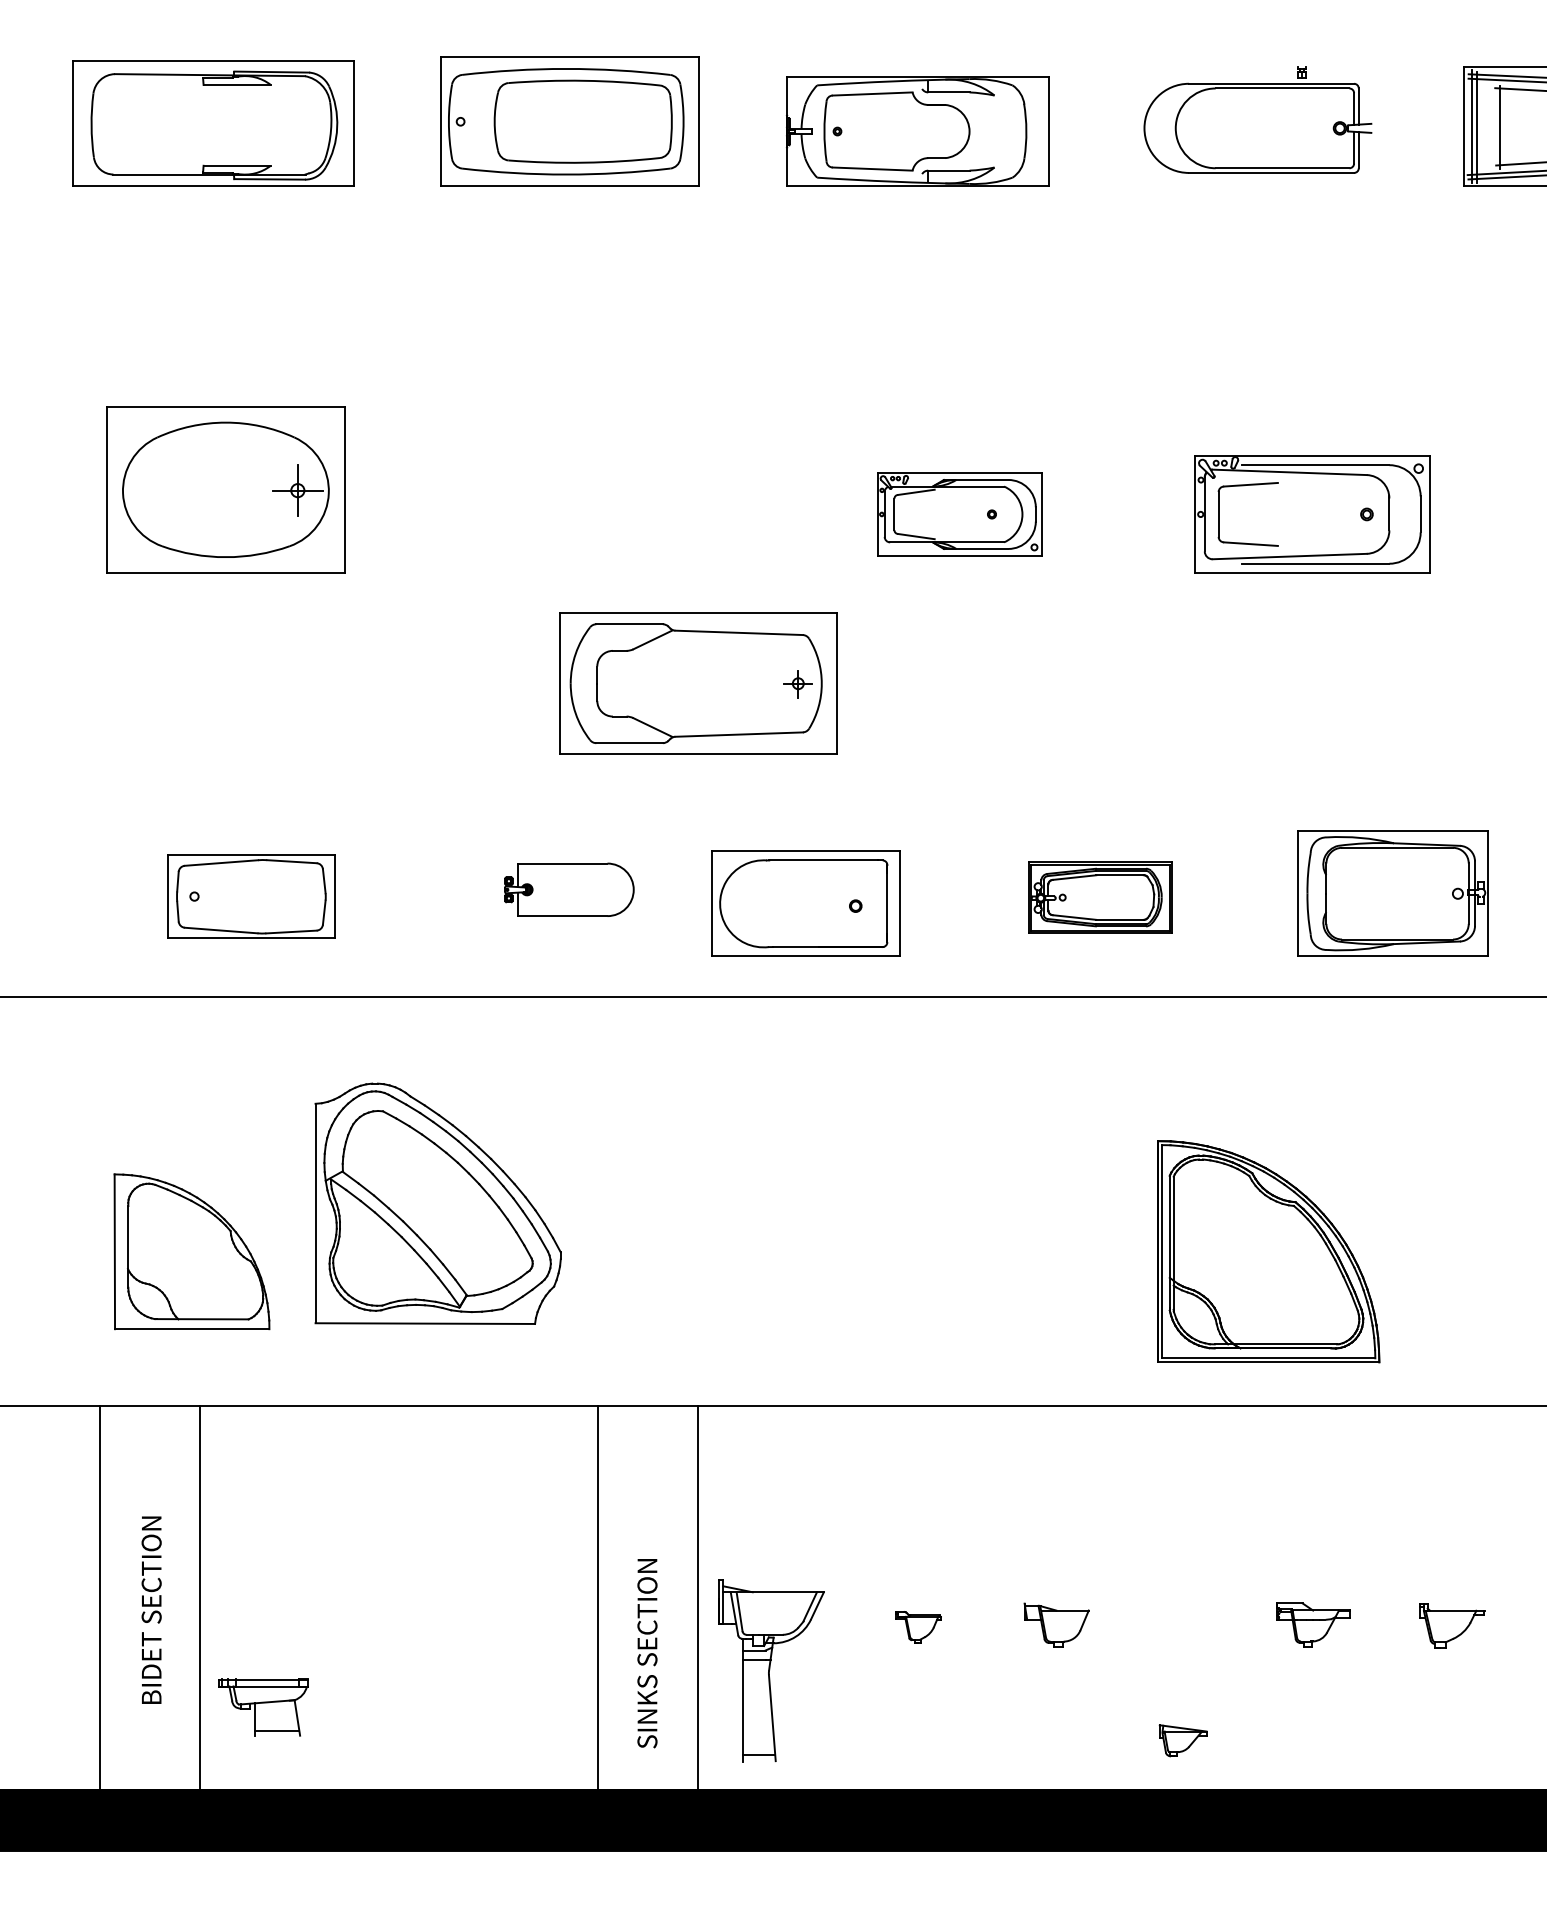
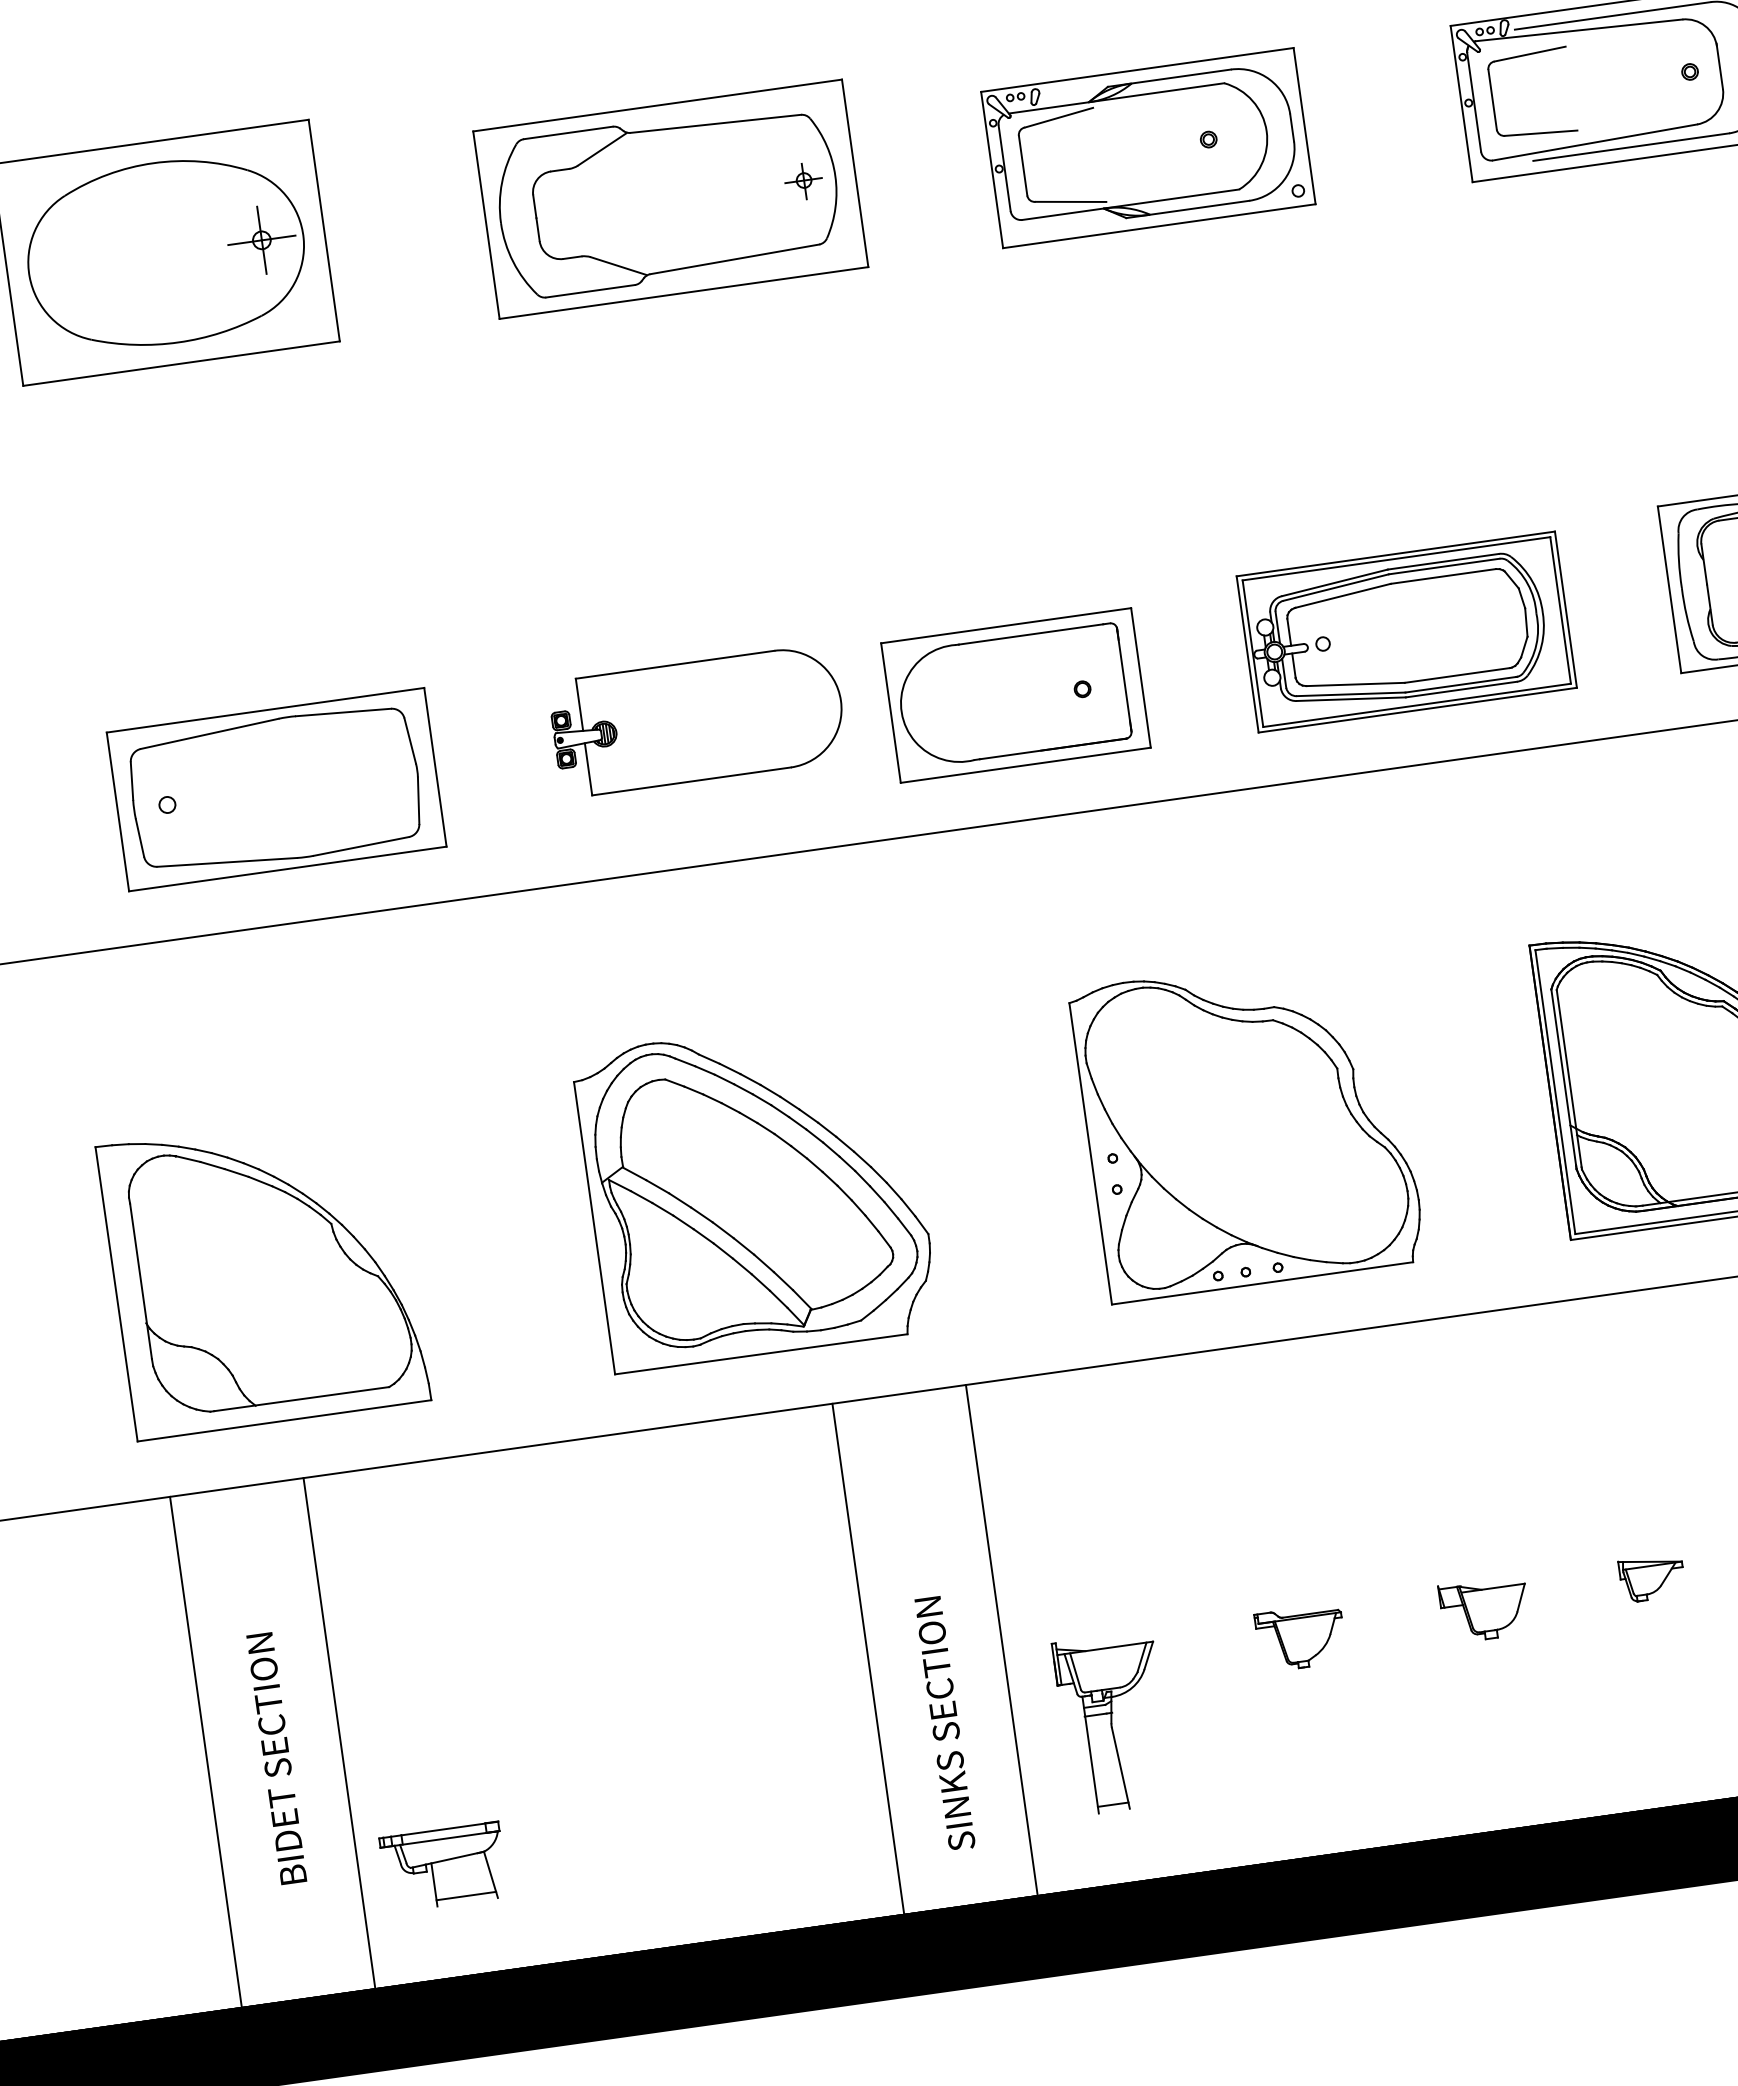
part: (960, 514) -> (1148, 148), size x1.43
part: (698, 683) -> (671, 198), moved
part: (569, 889) -> (698, 720), size x1.67
part: (251, 896) -> (276, 789), size x1.43
part: (1100, 897) -> (1406, 631), size x1.67
part: (437, 1203) -> (755, 1192), moved
part: (931, 1244) -> (1246, 1125), added
part: (191, 1251) -> (262, 1273), size x1.43
part: (918, 1626) -> (1301, 1636), size x1.43
part: (771, 1670) -> (1113, 1722), size x0.71
part: (1182, 1740) -> (1651, 1578), moved

